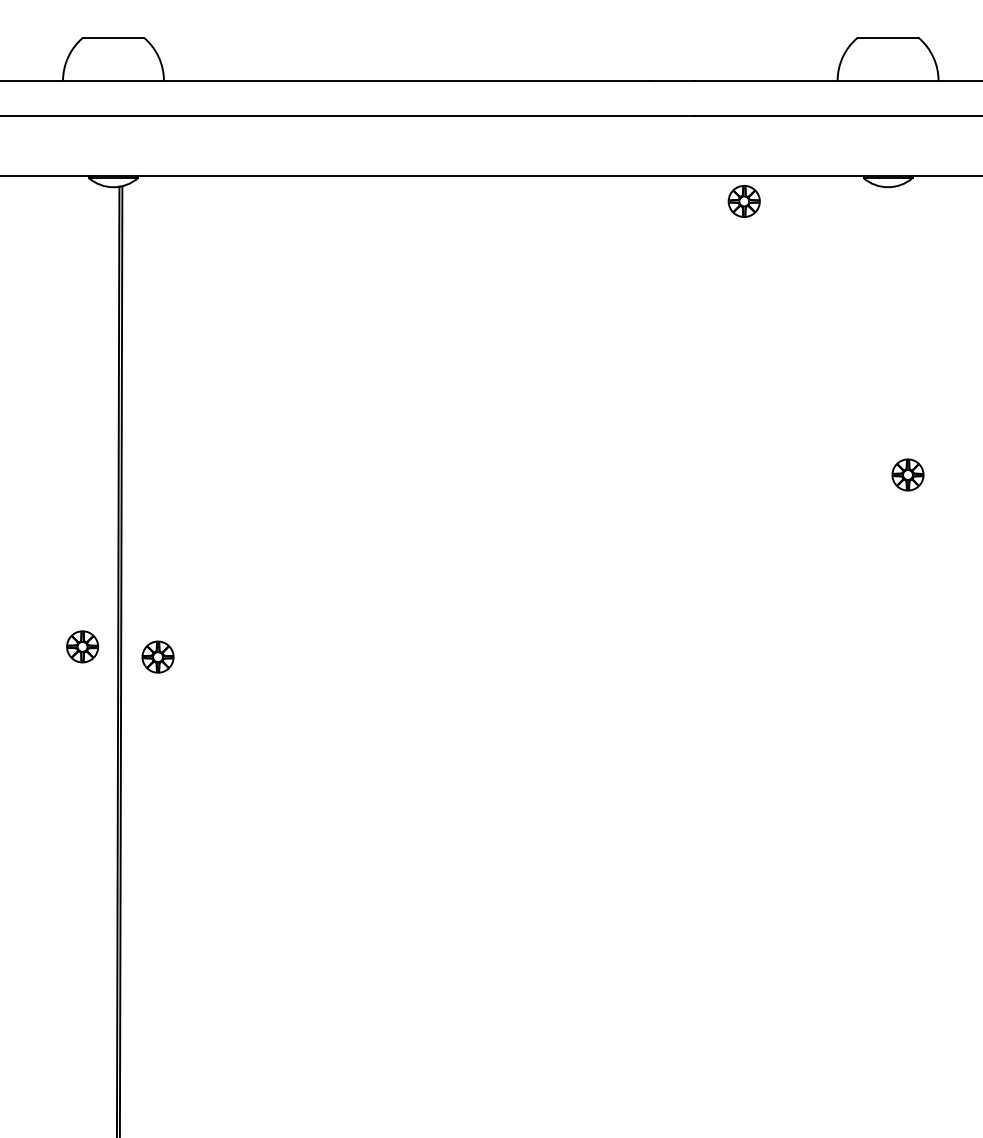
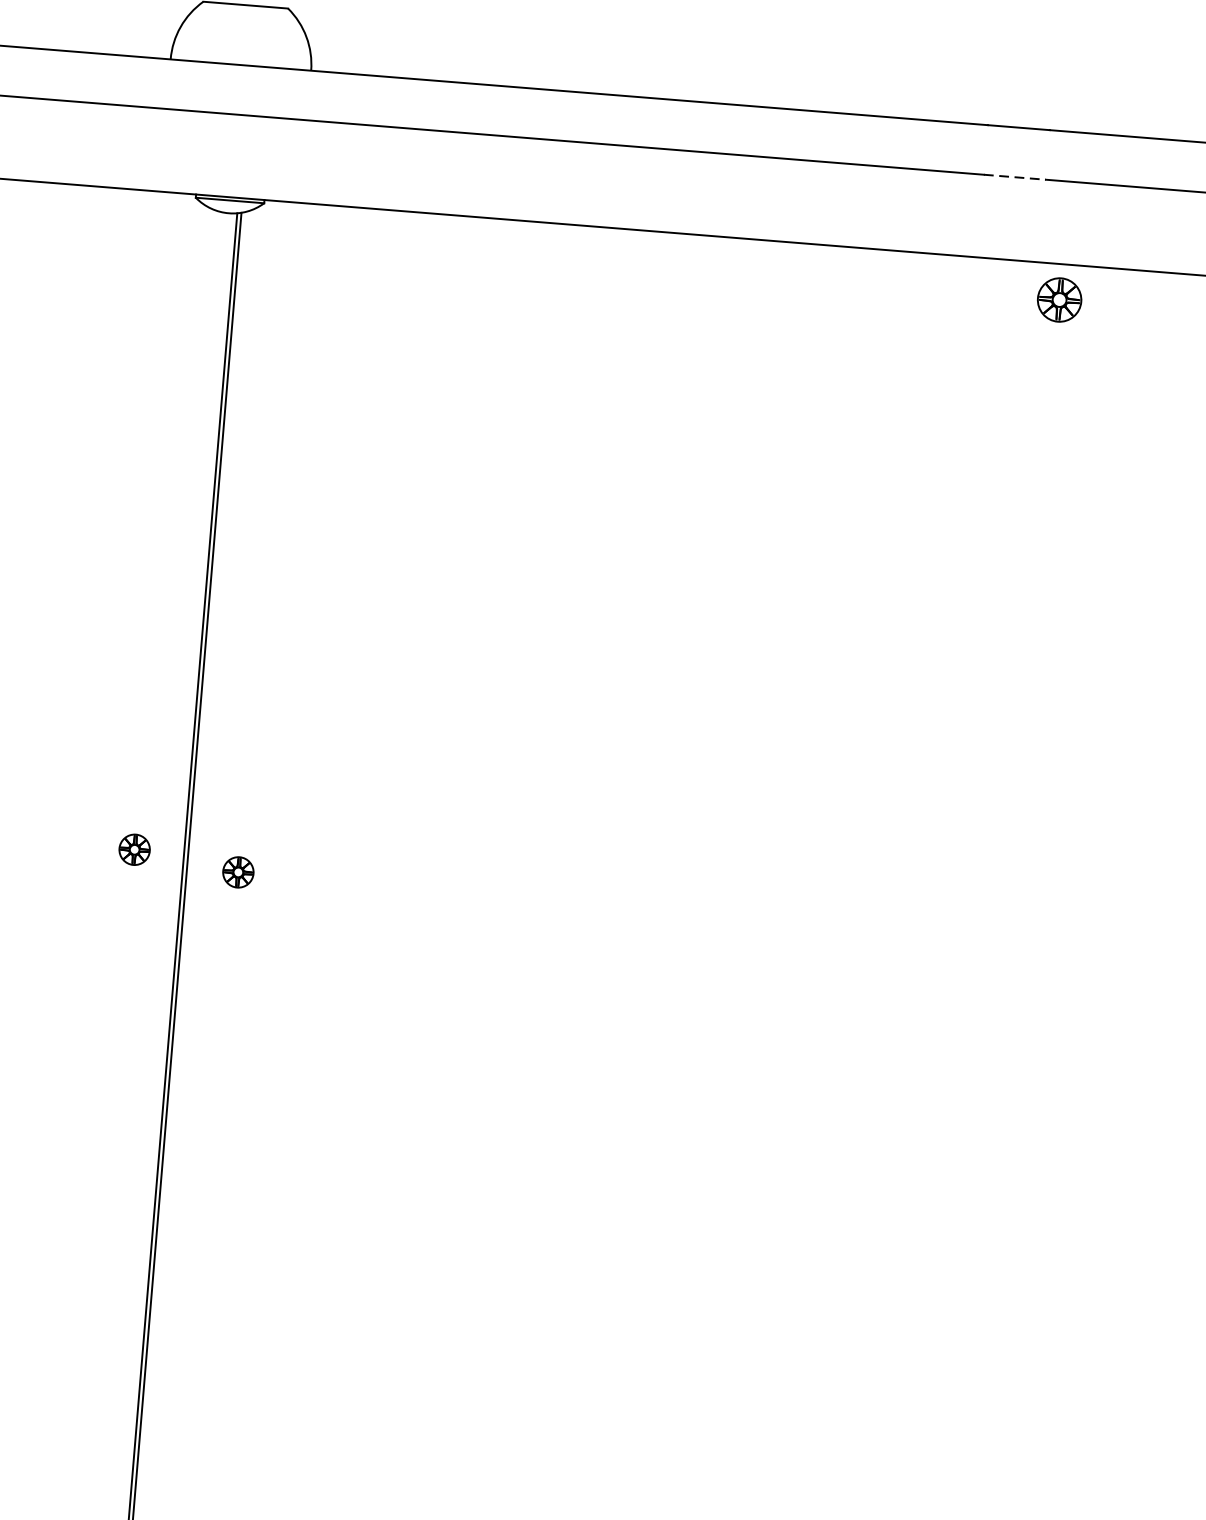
line: (672, 116) -> (1015, 177), solid -> dashed
part: (743, 201) -> (1058, 300), moved
part: (82, 646) -> (134, 849), size x0.7
part: (157, 656) -> (237, 871), size x0.7

